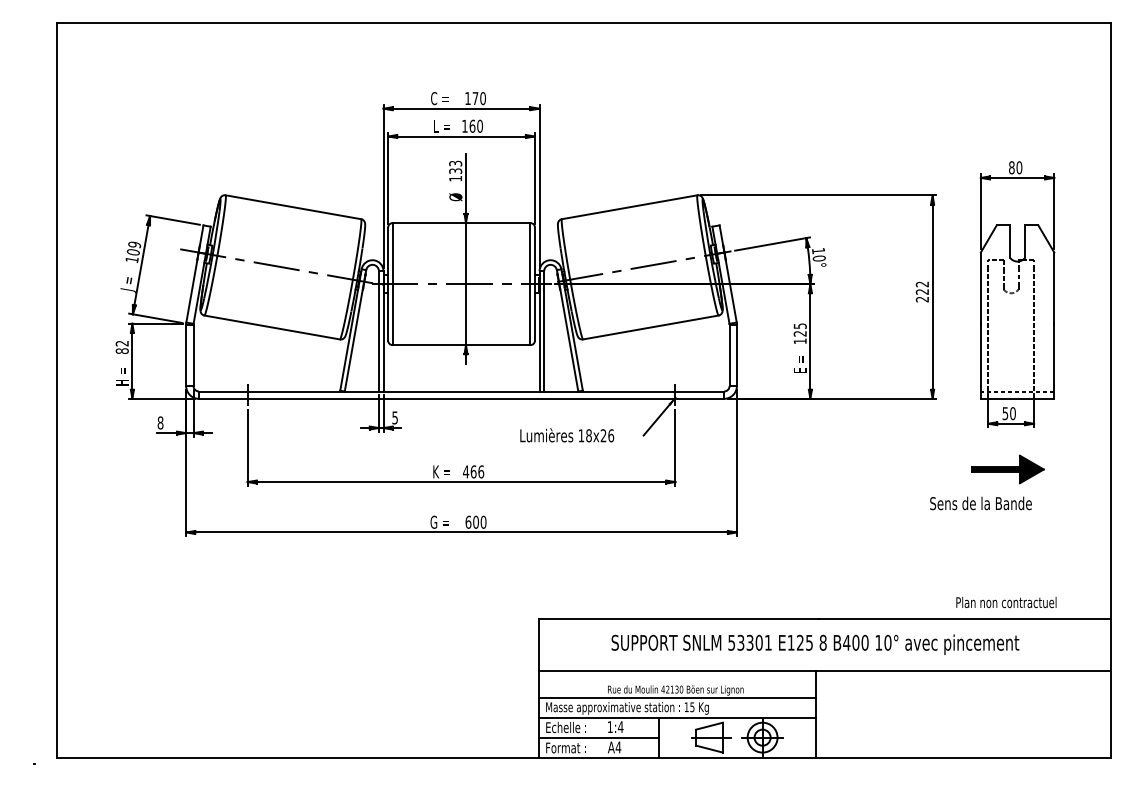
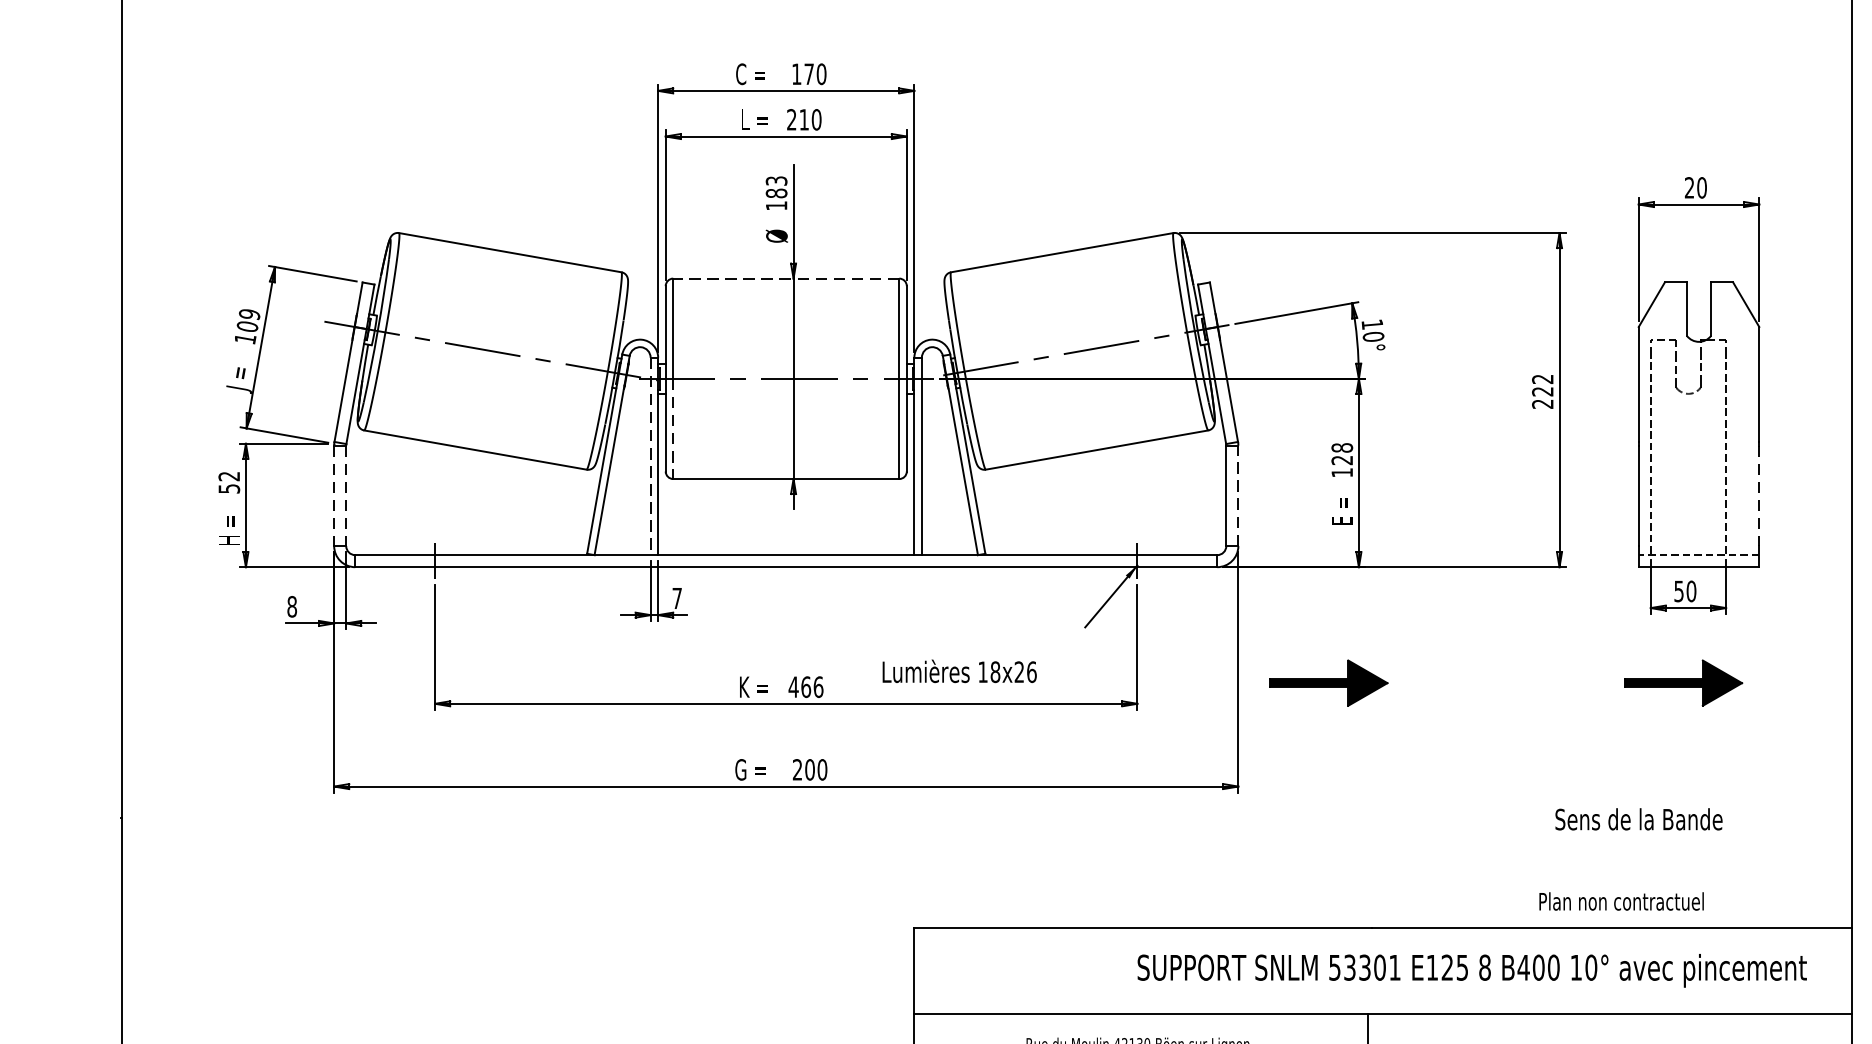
text: (468, 125) -> (797, 118), 160 -> 210
text: (1011, 167) -> (1689, 187), 80 -> 20
text: (455, 171) -> (776, 193), 133 -> 183
line: (461, 223) -> (786, 279), solid -> dashed
line: (392, 314) -> (672, 428), solid -> dashed
text: (799, 326) -> (1341, 448), 125 -> 128
line: (378, 331) -> (649, 456), solid -> dashed
text: (121, 350) -> (228, 487), 82 -> 52
line: (186, 355) -> (334, 496), solid -> dashed
line: (193, 355) -> (346, 496), solid -> dashed
line: (736, 355) -> (1237, 496), solid -> dashed
line: (1054, 355) -> (1759, 496), solid -> dashed
text: (394, 417) -> (676, 597), 5 -> 7
text: (567, 435) -> (960, 671), moved
part: (791, 469) -> (1327, 683), added
text: (980, 503) -> (1638, 819), moved
text: (468, 521) -> (797, 768), 600 -> 200
text: (1006, 602) -> (1621, 901), moved
text: (815, 644) -> (1472, 970), moved

